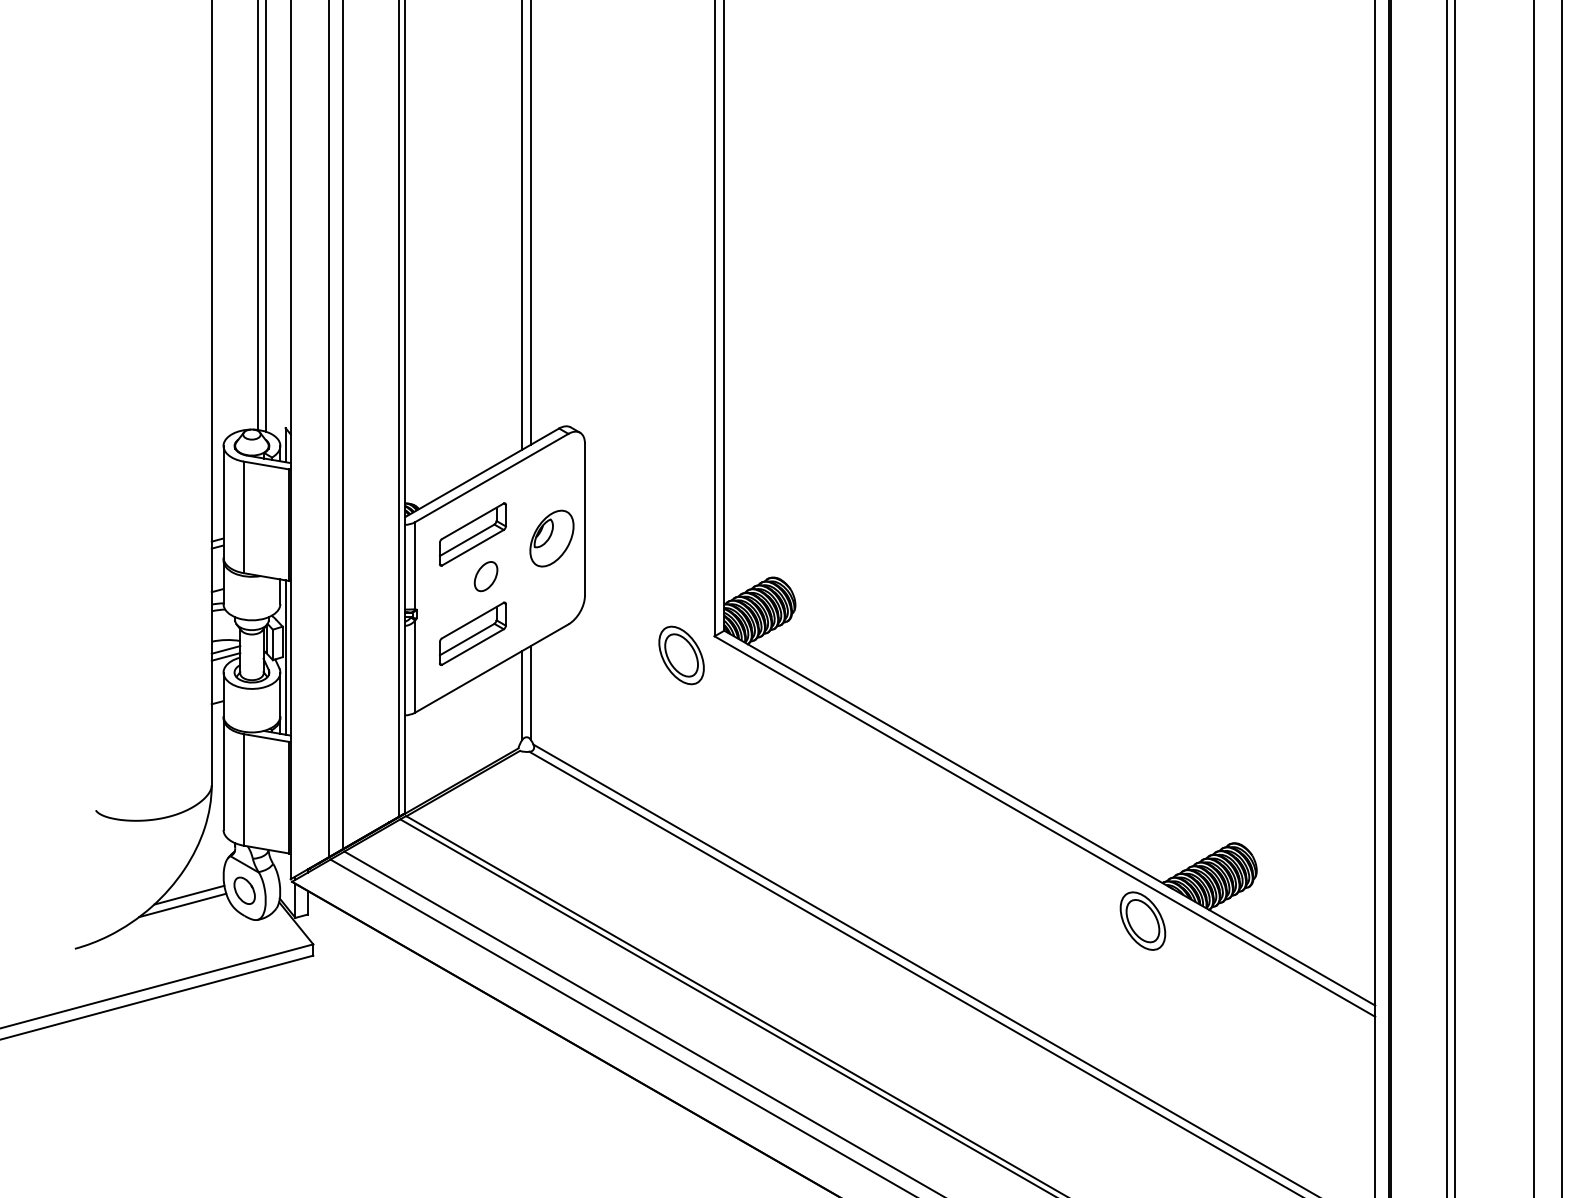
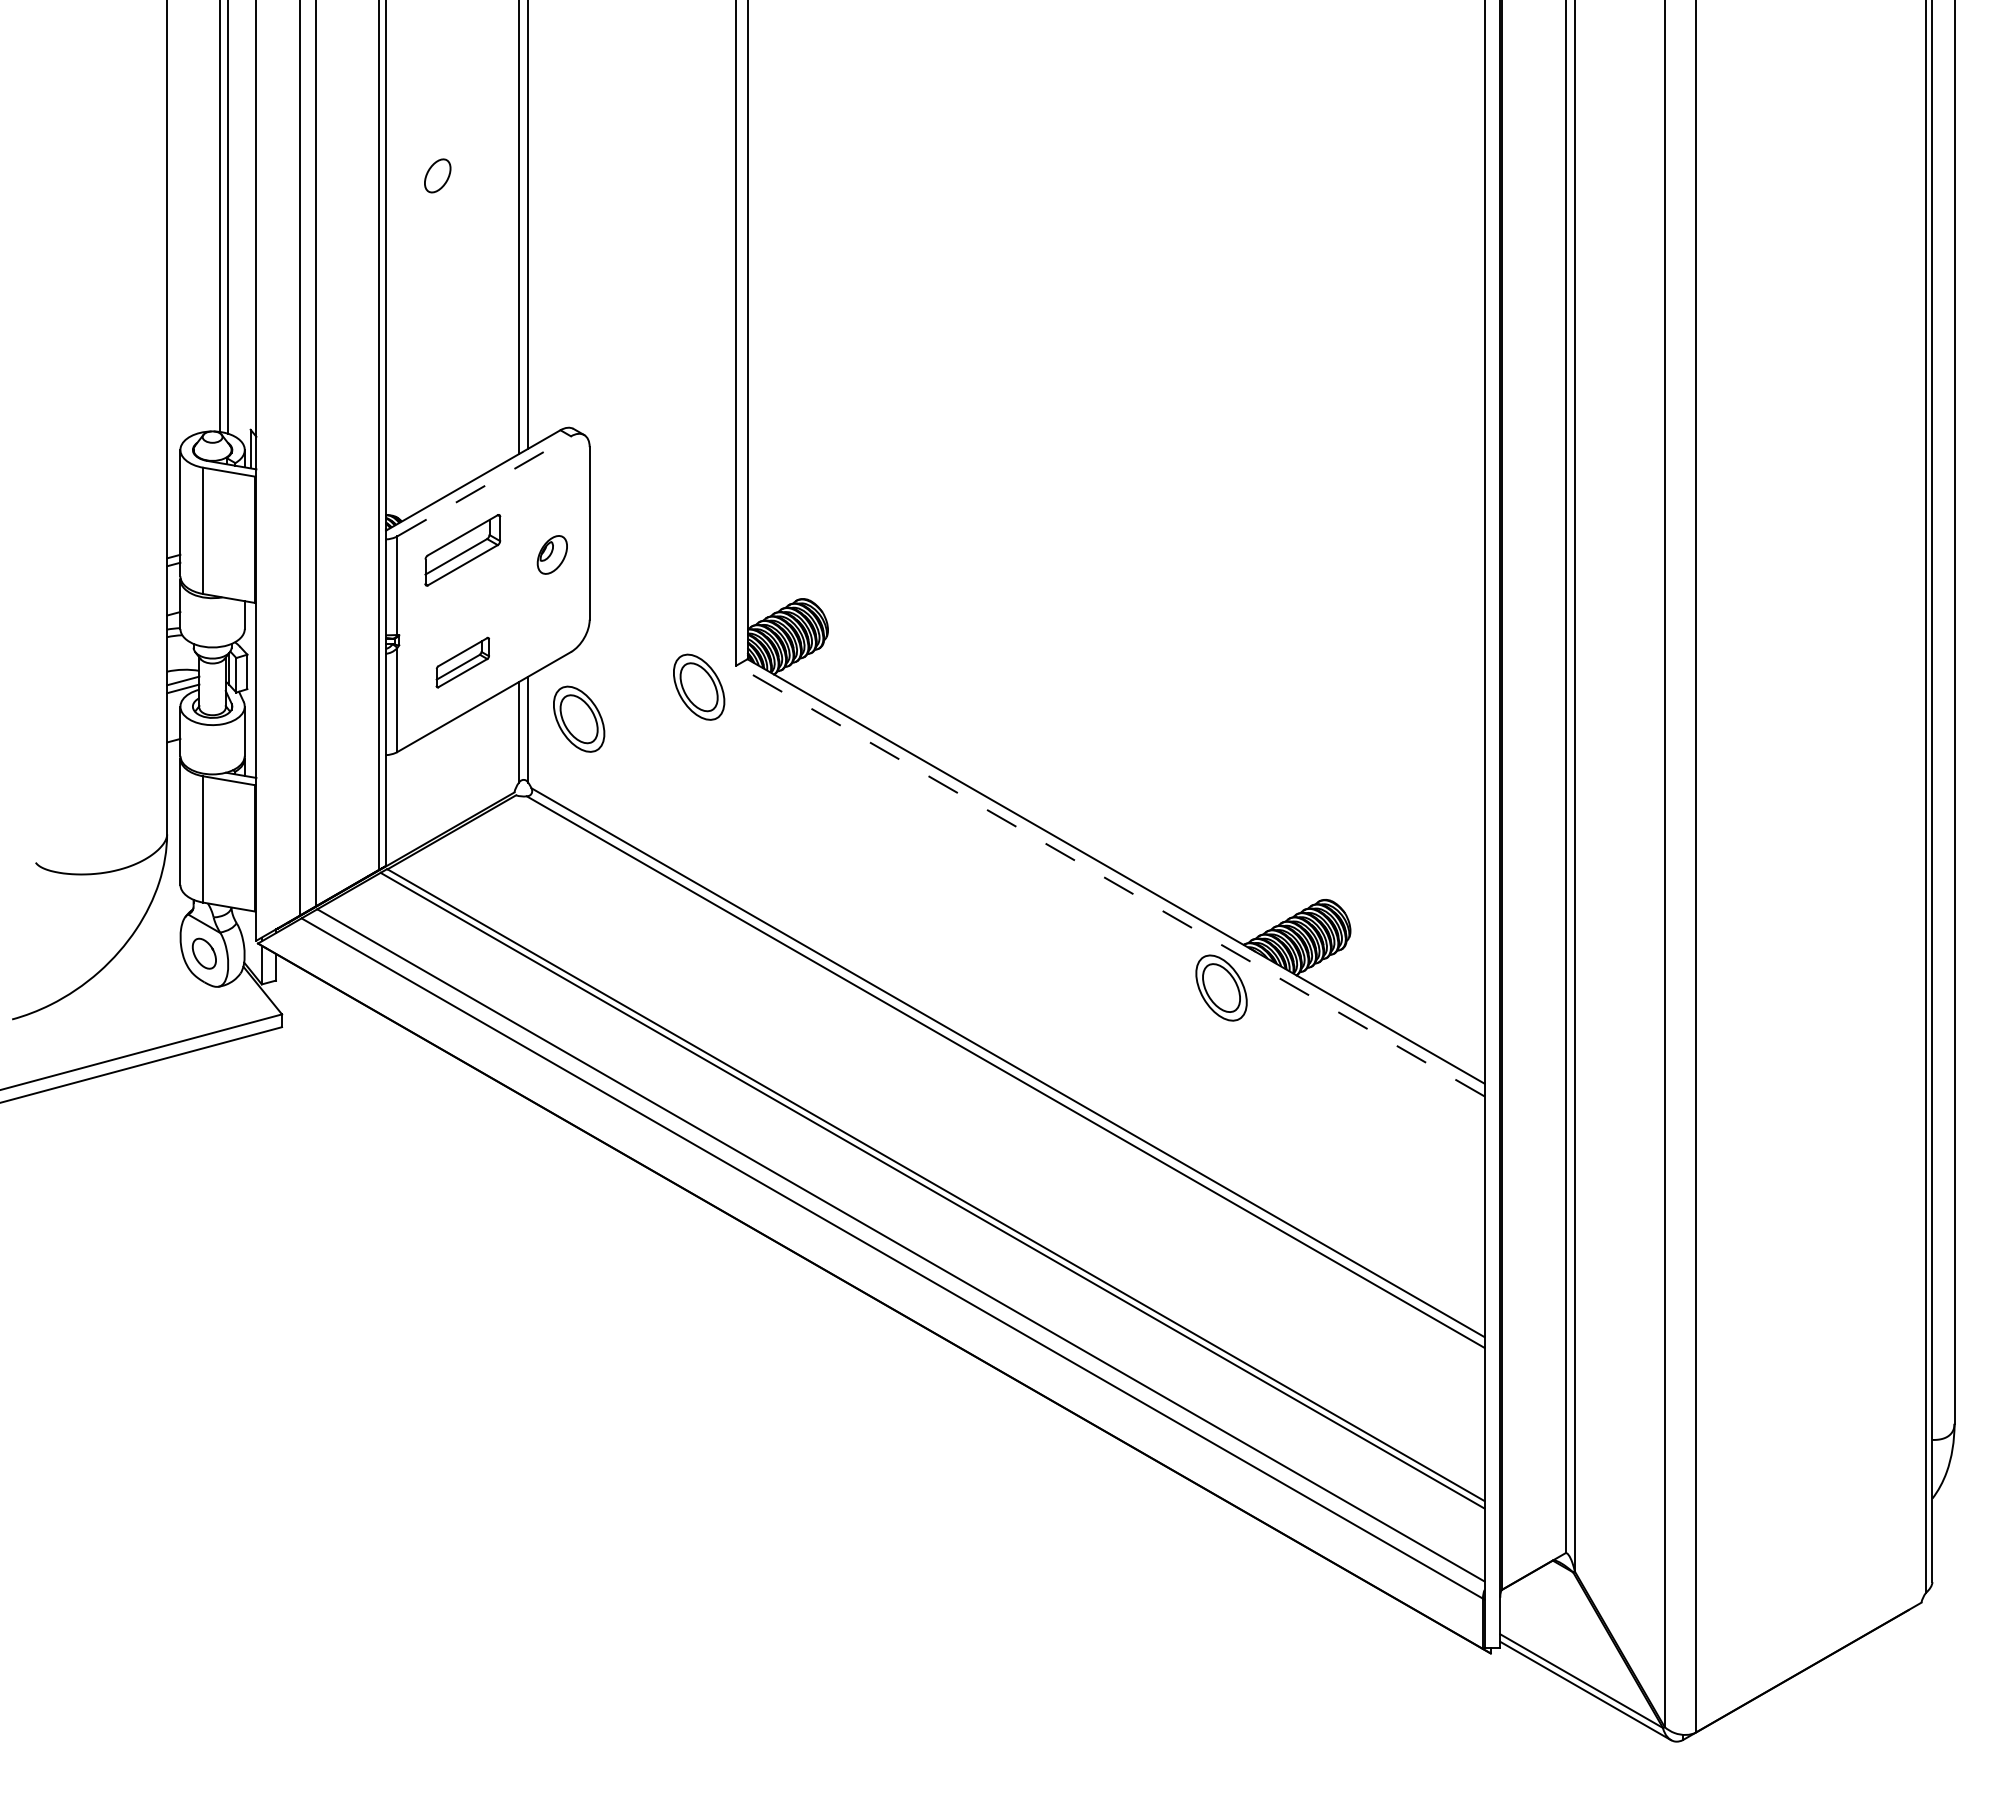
line: (492, 478) -> (484, 486), solid -> dashed
part: (552, 538) -> (552, 554), size x0.6
part: (485, 576) -> (437, 175), moved
part: (472, 633) -> (462, 662), size x0.7
line: (285, 657) -> (250, 689), removed
part: (575, 683) -> (579, 718), added
line: (1044, 827) -> (1110, 881), solid -> dashed
line: (189, 895) -> (141, 958), removed
line: (182, 905) -> (133, 970), removed

